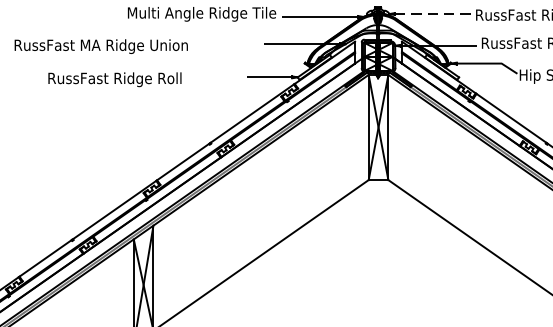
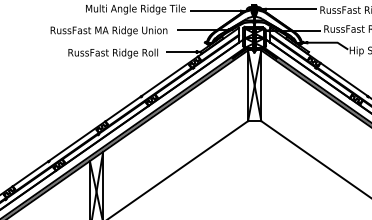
line: (434, 14) -> (292, 9), dashed -> solid
text: (100, 46) -> (108, 31), moved
text: (113, 79) -> (112, 53), moved

